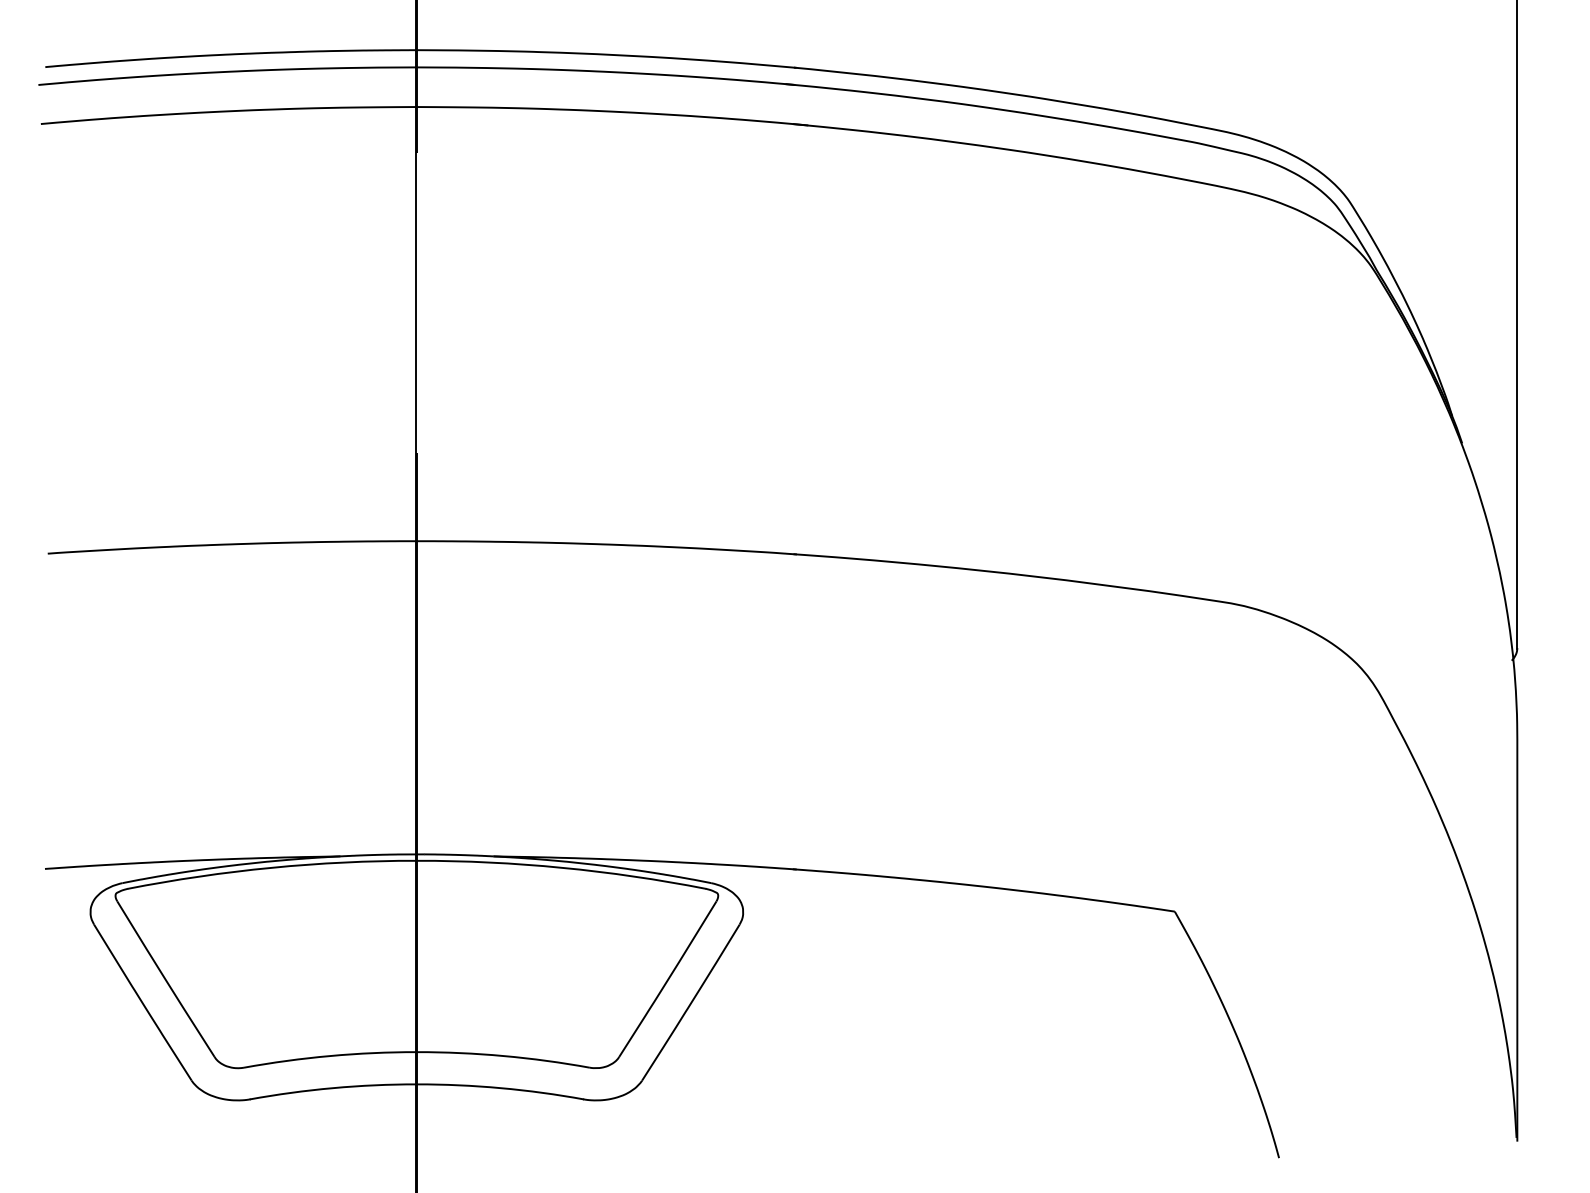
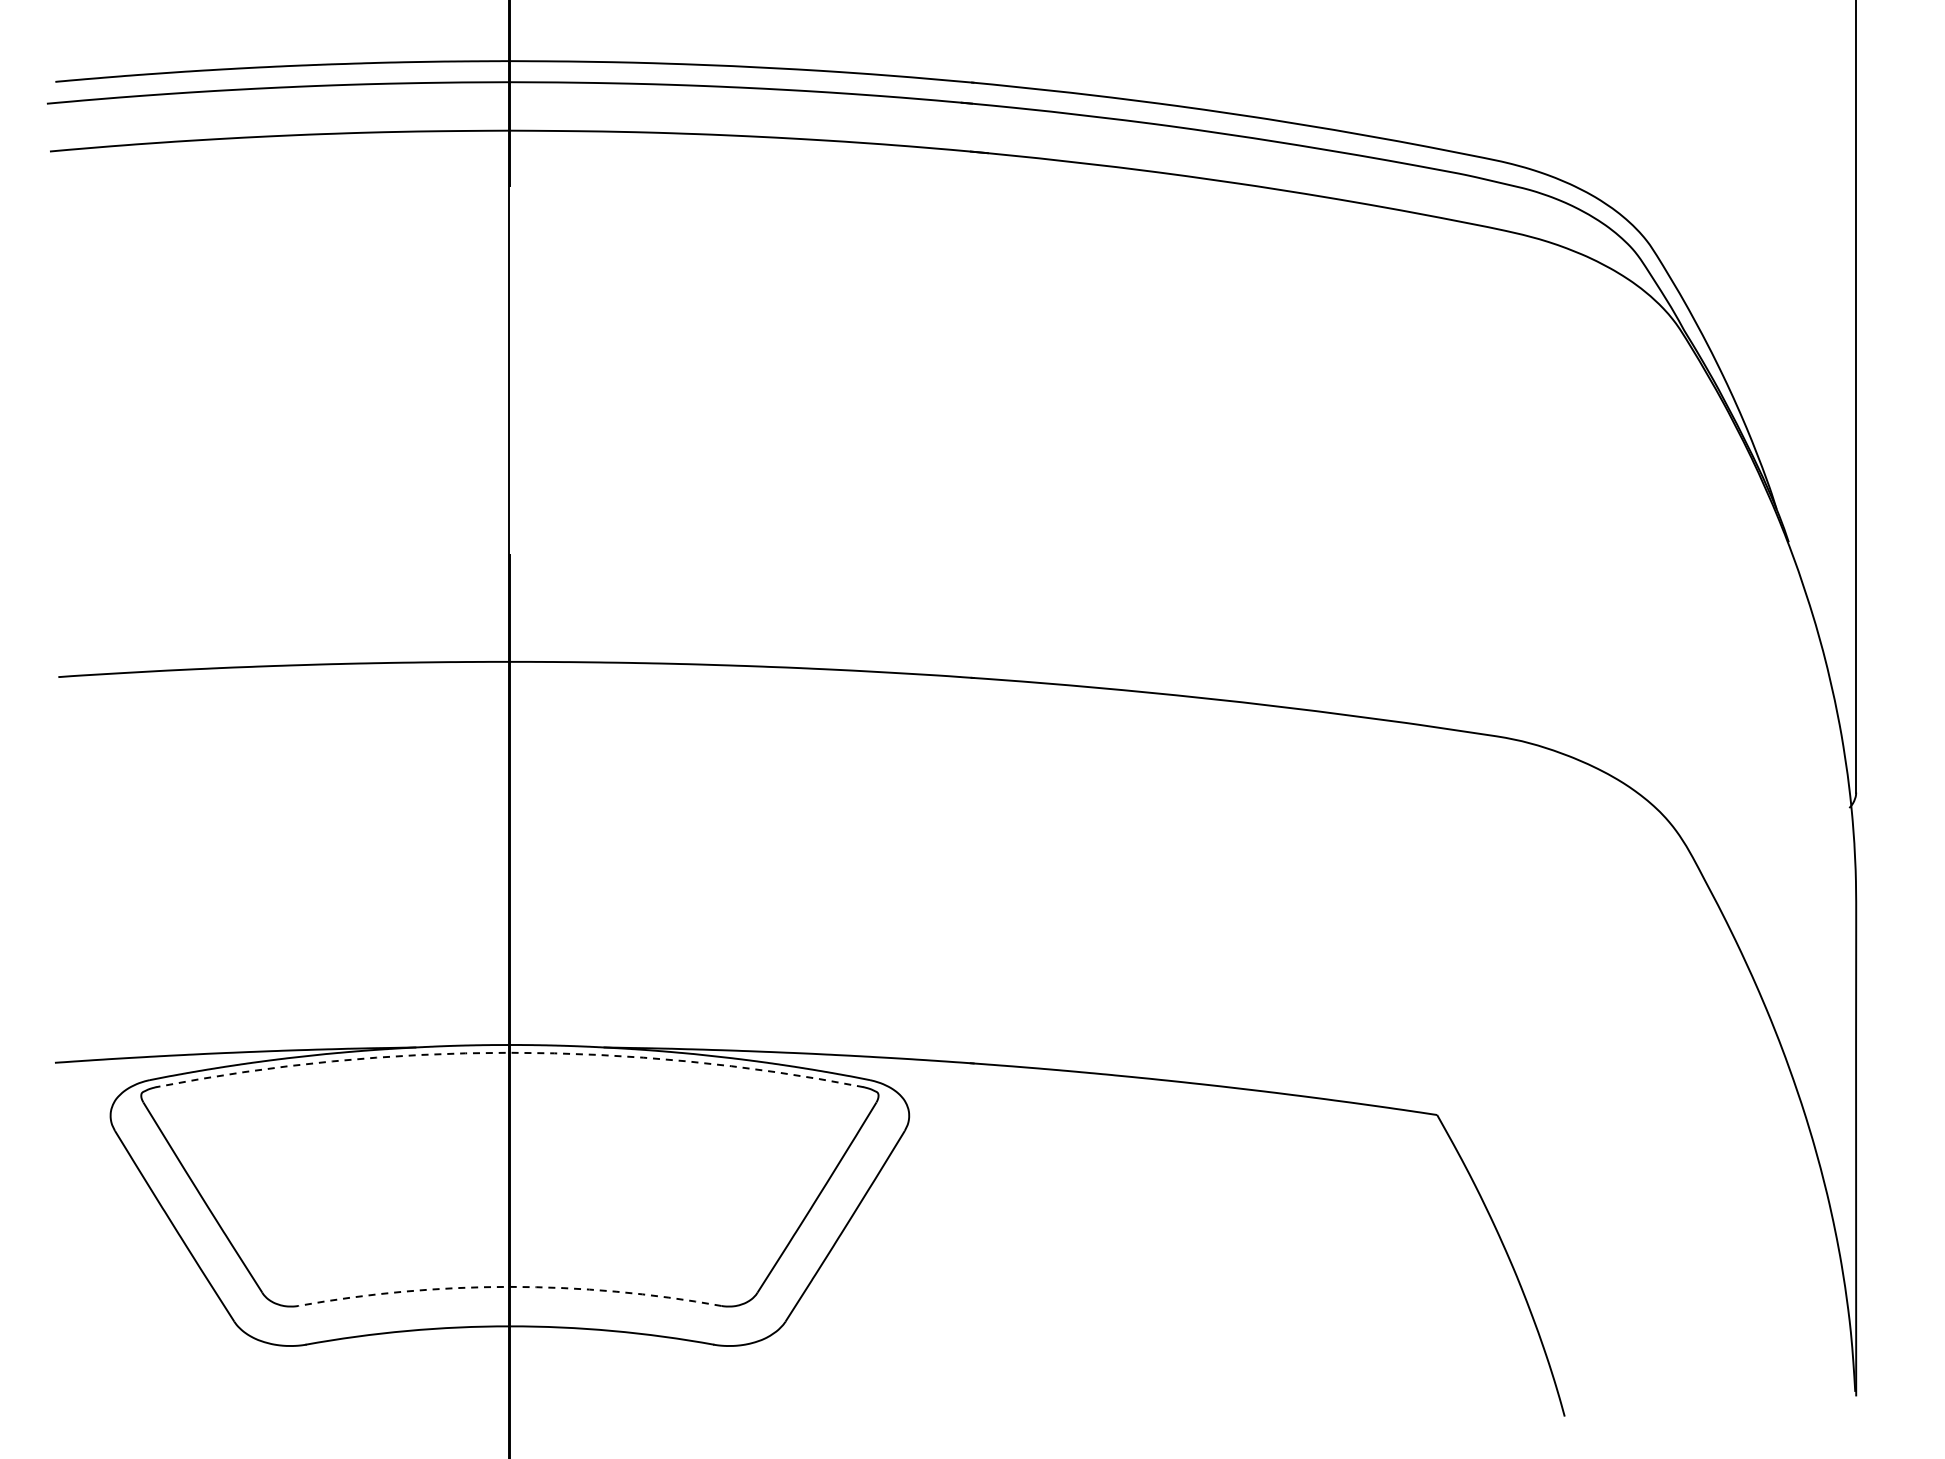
arc: (416, 860) -> (509, 1052), solid -> dashed
arc: (416, 1051) -> (509, 1286), solid -> dashed

